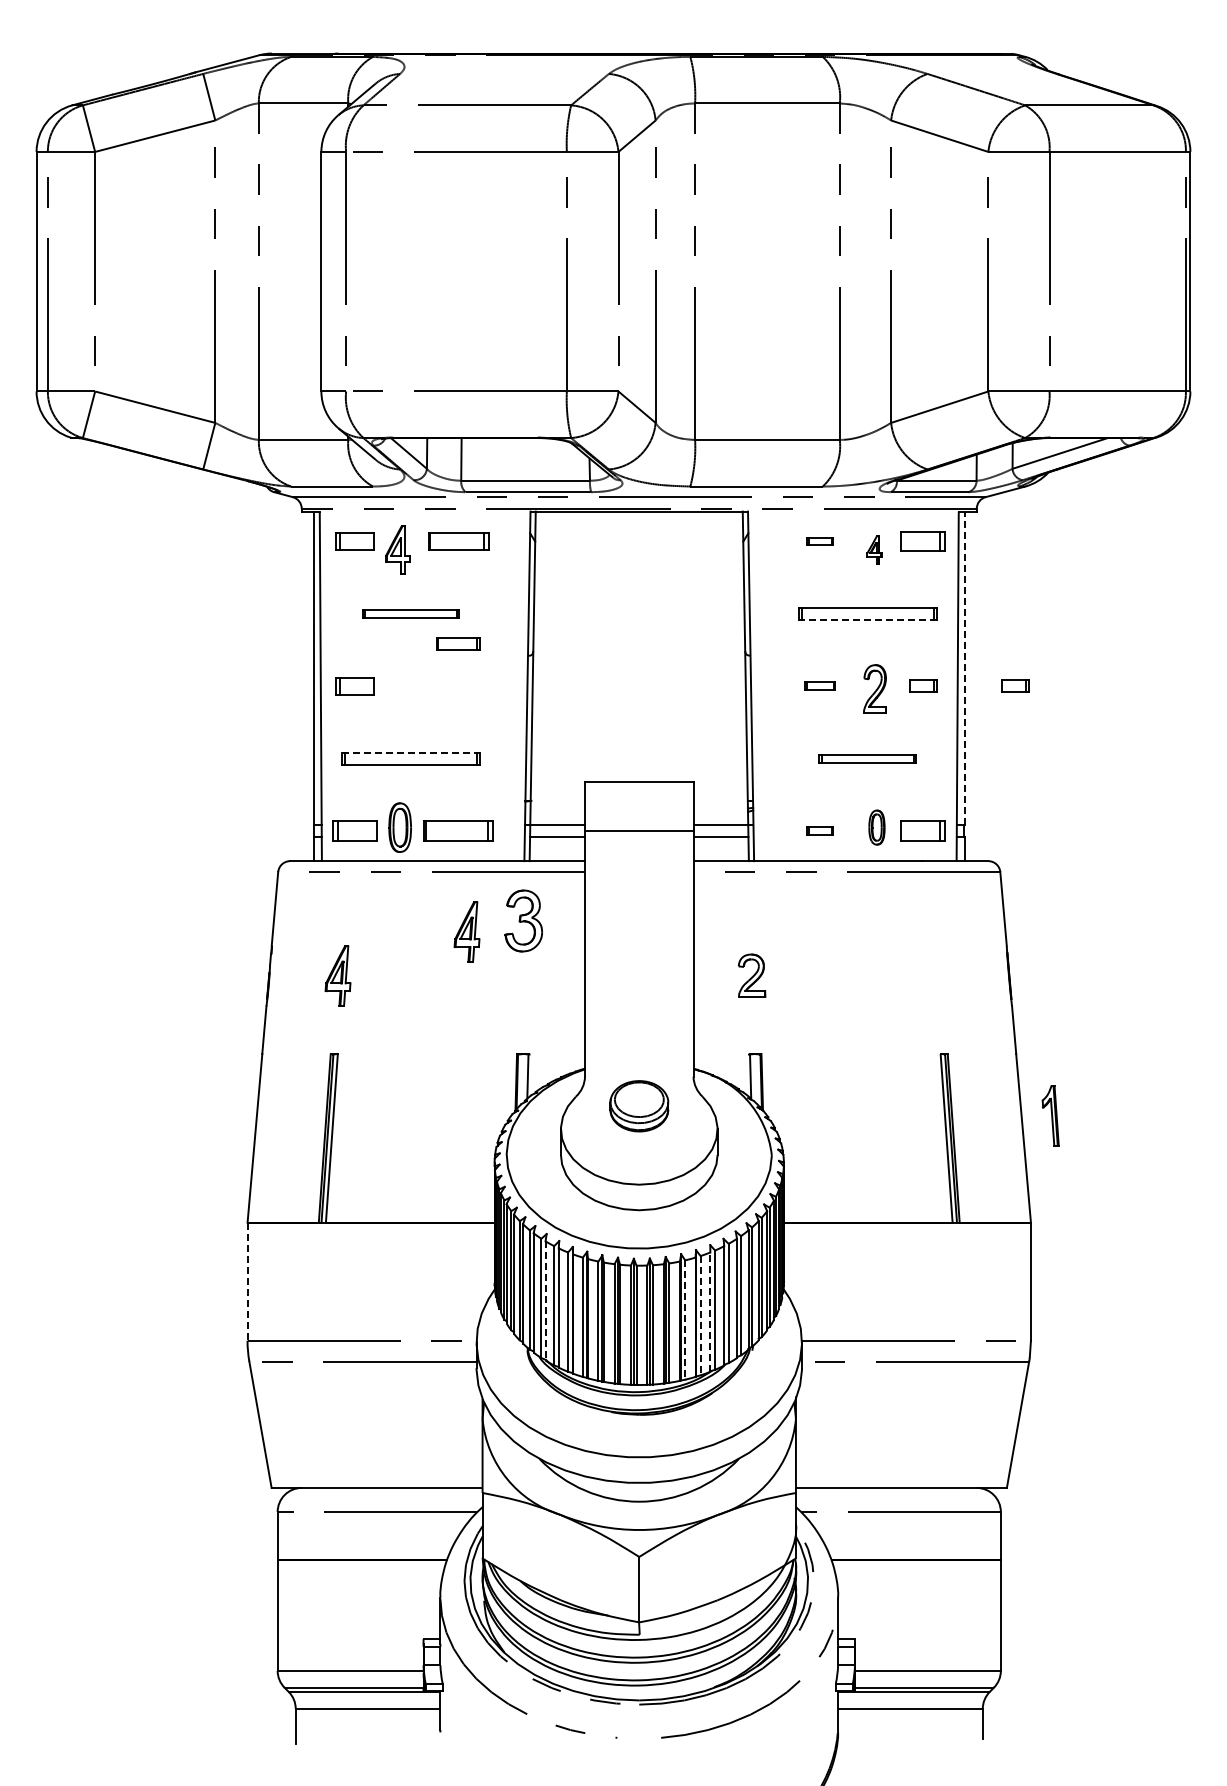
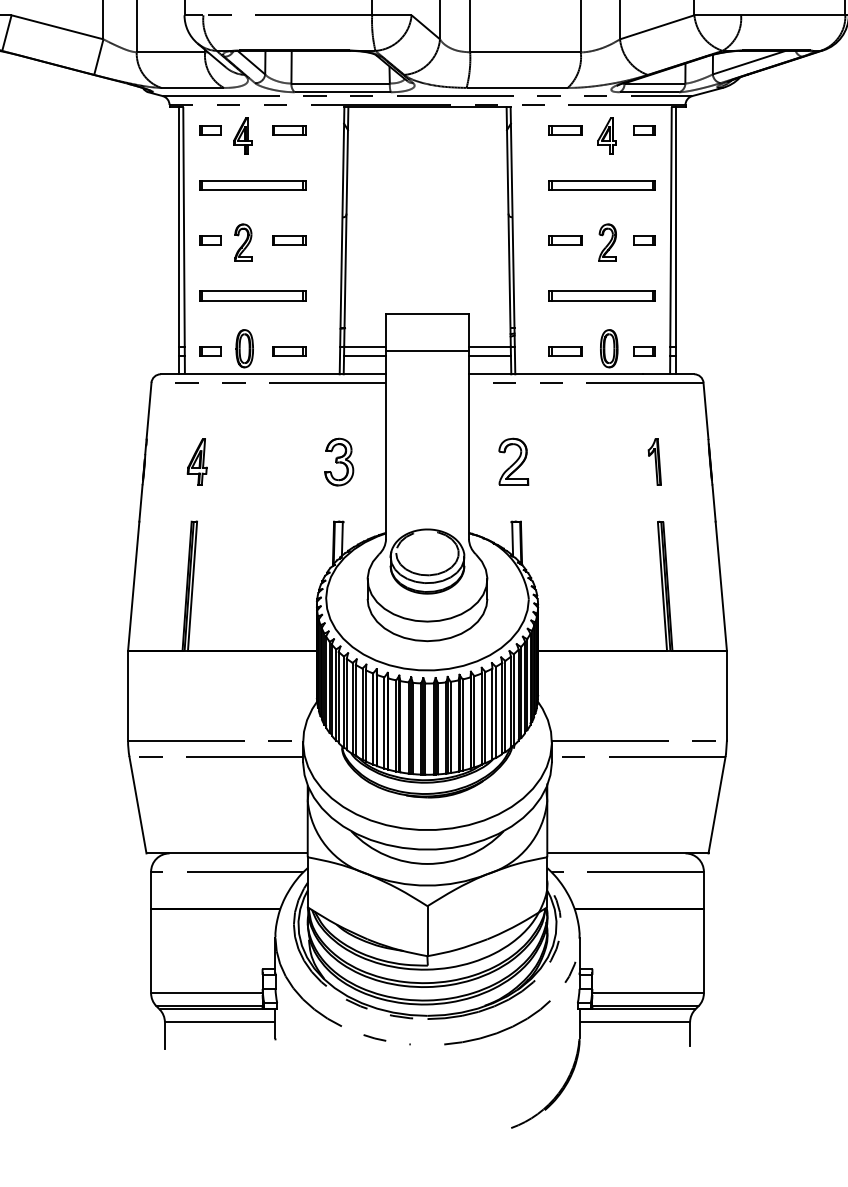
part: (355, 541) -> (210, 129), size x0.71
part: (458, 541) -> (289, 129), size x0.71
part: (819, 541) -> (565, 129), size x1.67
part: (923, 541) -> (644, 129), size x0.62
part: (874, 549) -> (607, 136), size x1.67
part: (410, 613) -> (252, 185), size x1.43
line: (867, 620) -> (601, 190), dashed -> solid
part: (458, 643) -> (289, 240), moved
line: (964, 668) -> (676, 227), dashed -> solid
part: (355, 685) -> (210, 240), size x0.71
part: (819, 685) -> (565, 240), size x1.43
part: (1015, 685) -> (715, 240), removed
part: (397, 688) -> (242, 242), added
line: (411, 752) -> (253, 291), dashed -> solid
part: (867, 758) -> (601, 295), size x1.43
part: (876, 827) -> (608, 348), size x1.43
part: (355, 830) -> (210, 350), size x0.62
part: (458, 830) -> (289, 350), size x0.62
part: (819, 830) -> (565, 350), size x1.67
part: (923, 830) -> (644, 350), size x0.62
part: (523, 920) -> (339, 461), moved
part: (466, 931) -> (295, 428), removed
part: (751, 975) -> (513, 461), size x1.43
part: (639, 1106) -> (427, 561), size x1.67
part: (1050, 1115) -> (654, 461), moved
line: (247, 1281) -> (128, 695), dashed -> solid
line: (545, 1301) -> (355, 710), dashed -> solid
line: (710, 1312) -> (481, 719), dashed -> solid
line: (700, 1315) -> (474, 721), dashed -> solid
line: (685, 1320) -> (462, 725), dashed -> solid

